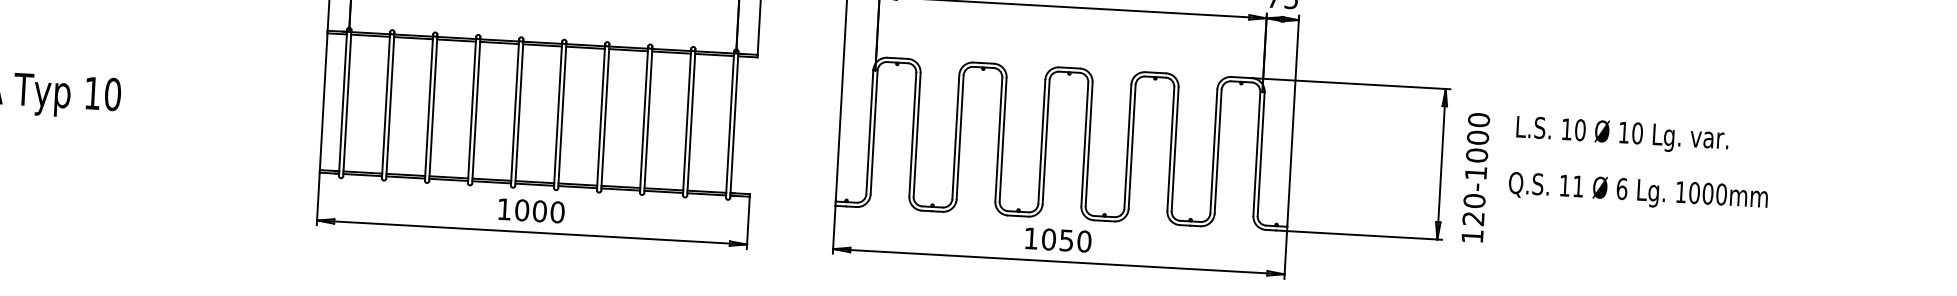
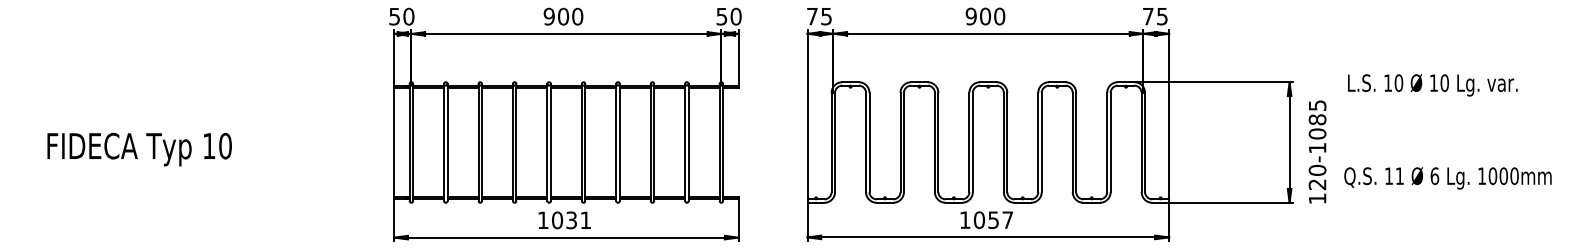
text: (1478, 128) -> (1317, 112), 120-1000 -> 120-1085
text: (1622, 135) -> (1432, 85), moved
text: (1637, 192) -> (1447, 178), moved
text: (548, 211) -> (578, 220), 1000 -> 1031
text: (1084, 240) -> (1007, 219), 1050 -> 1057

